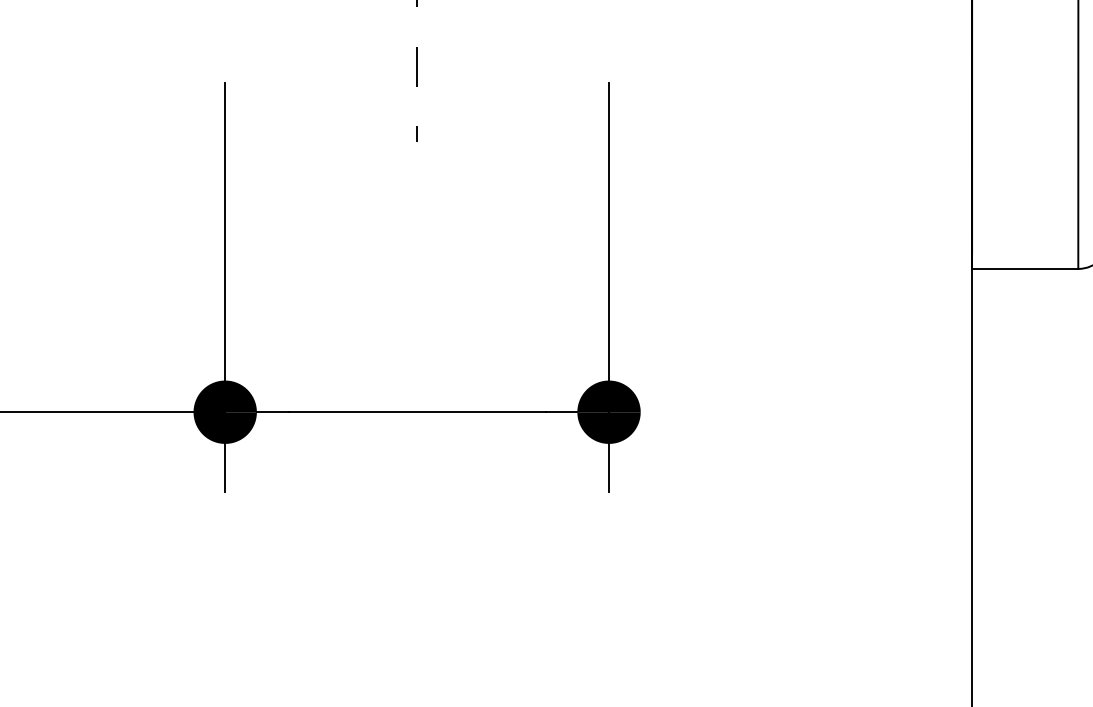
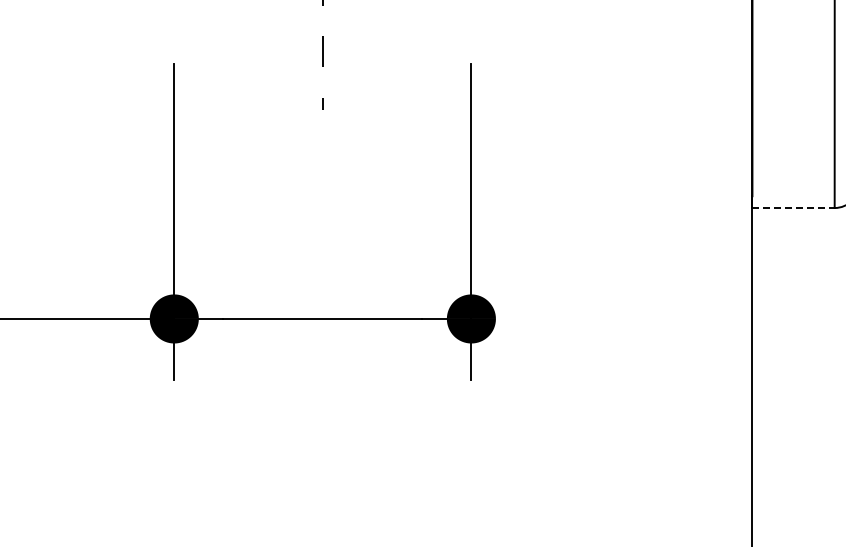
line: (1026, 269) -> (794, 208), solid -> dashed

